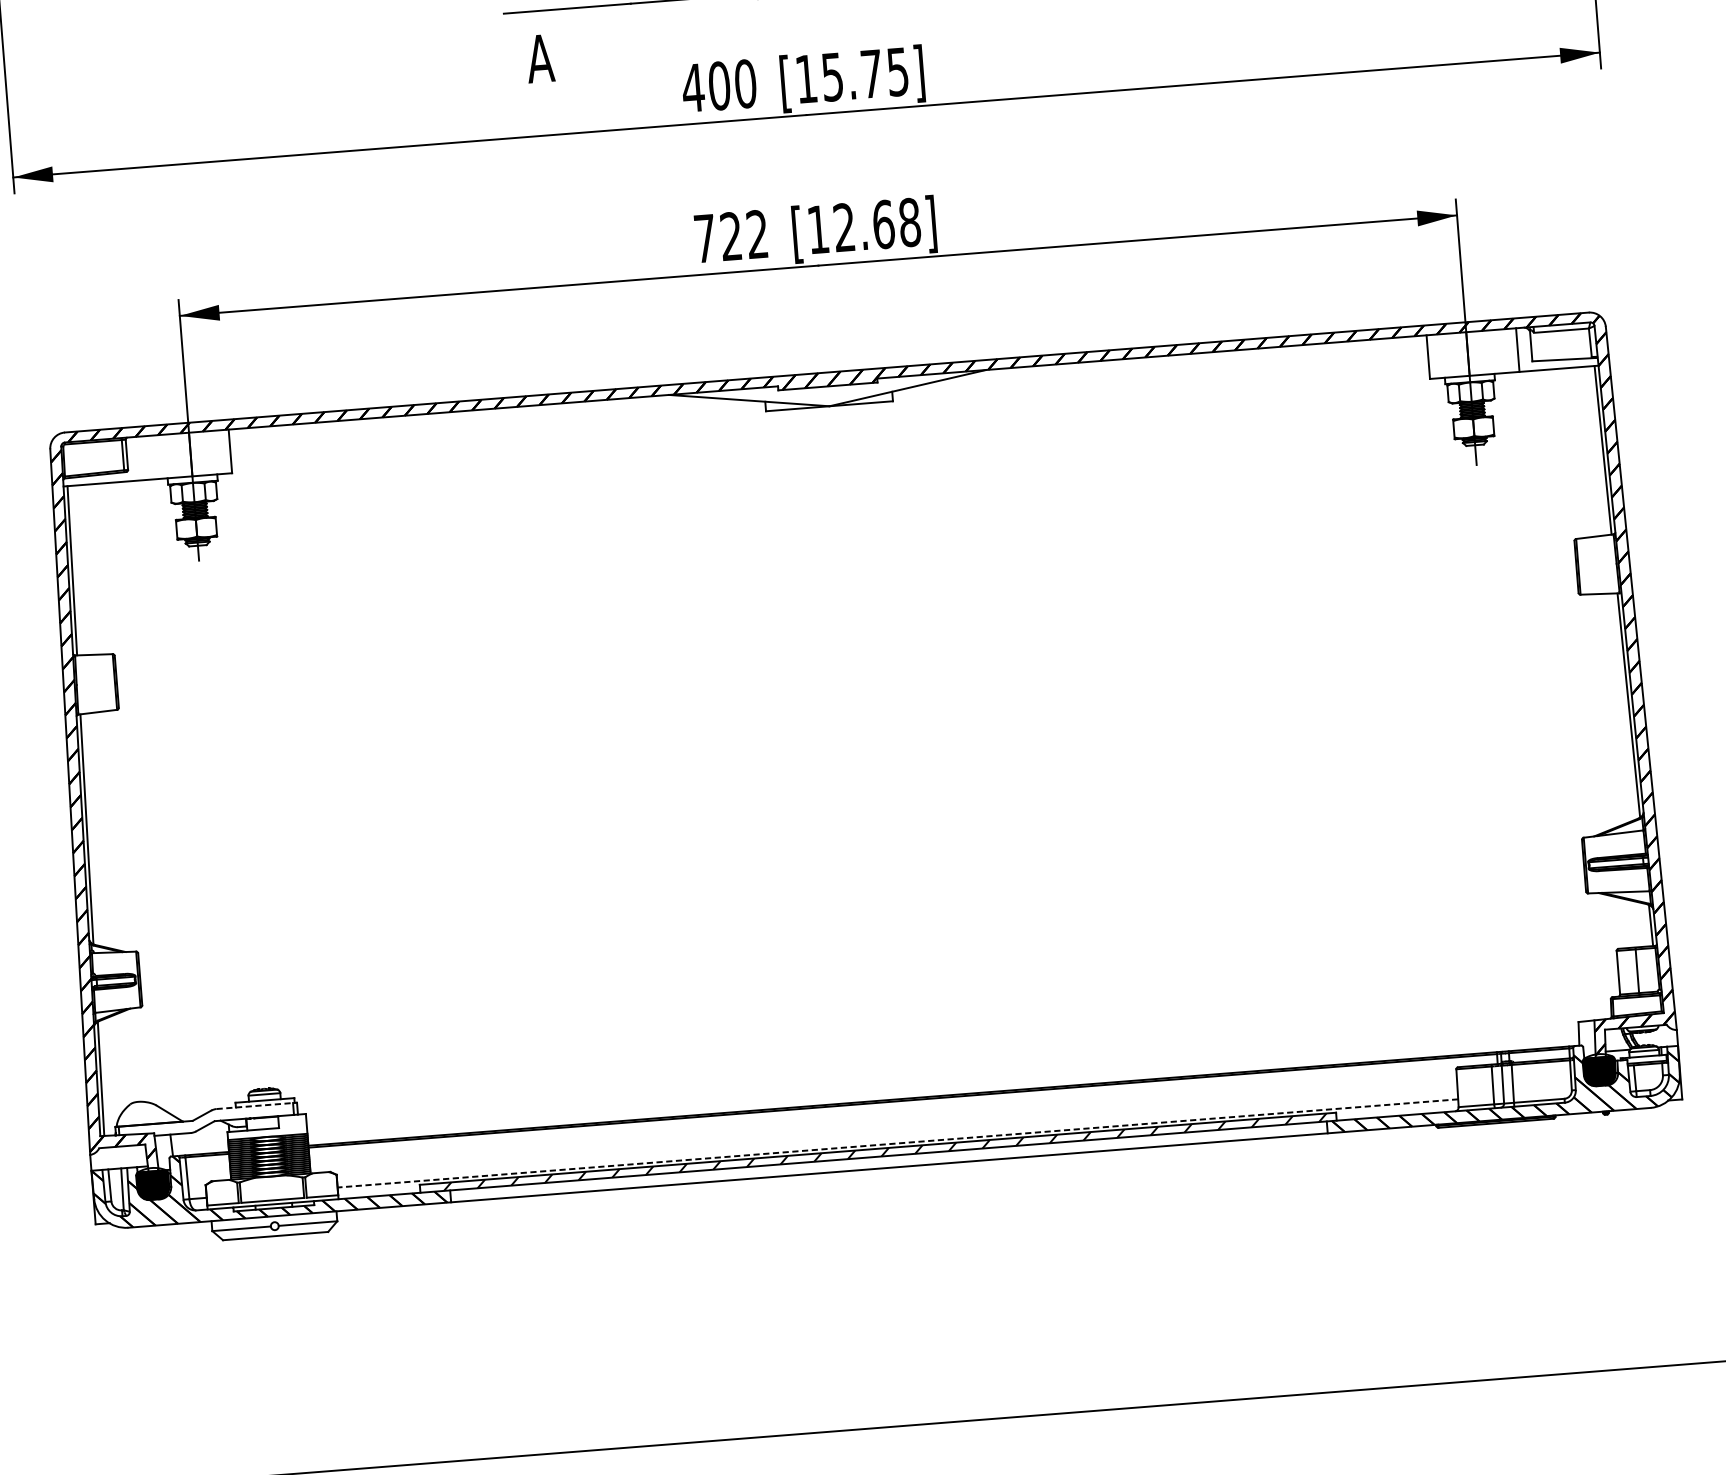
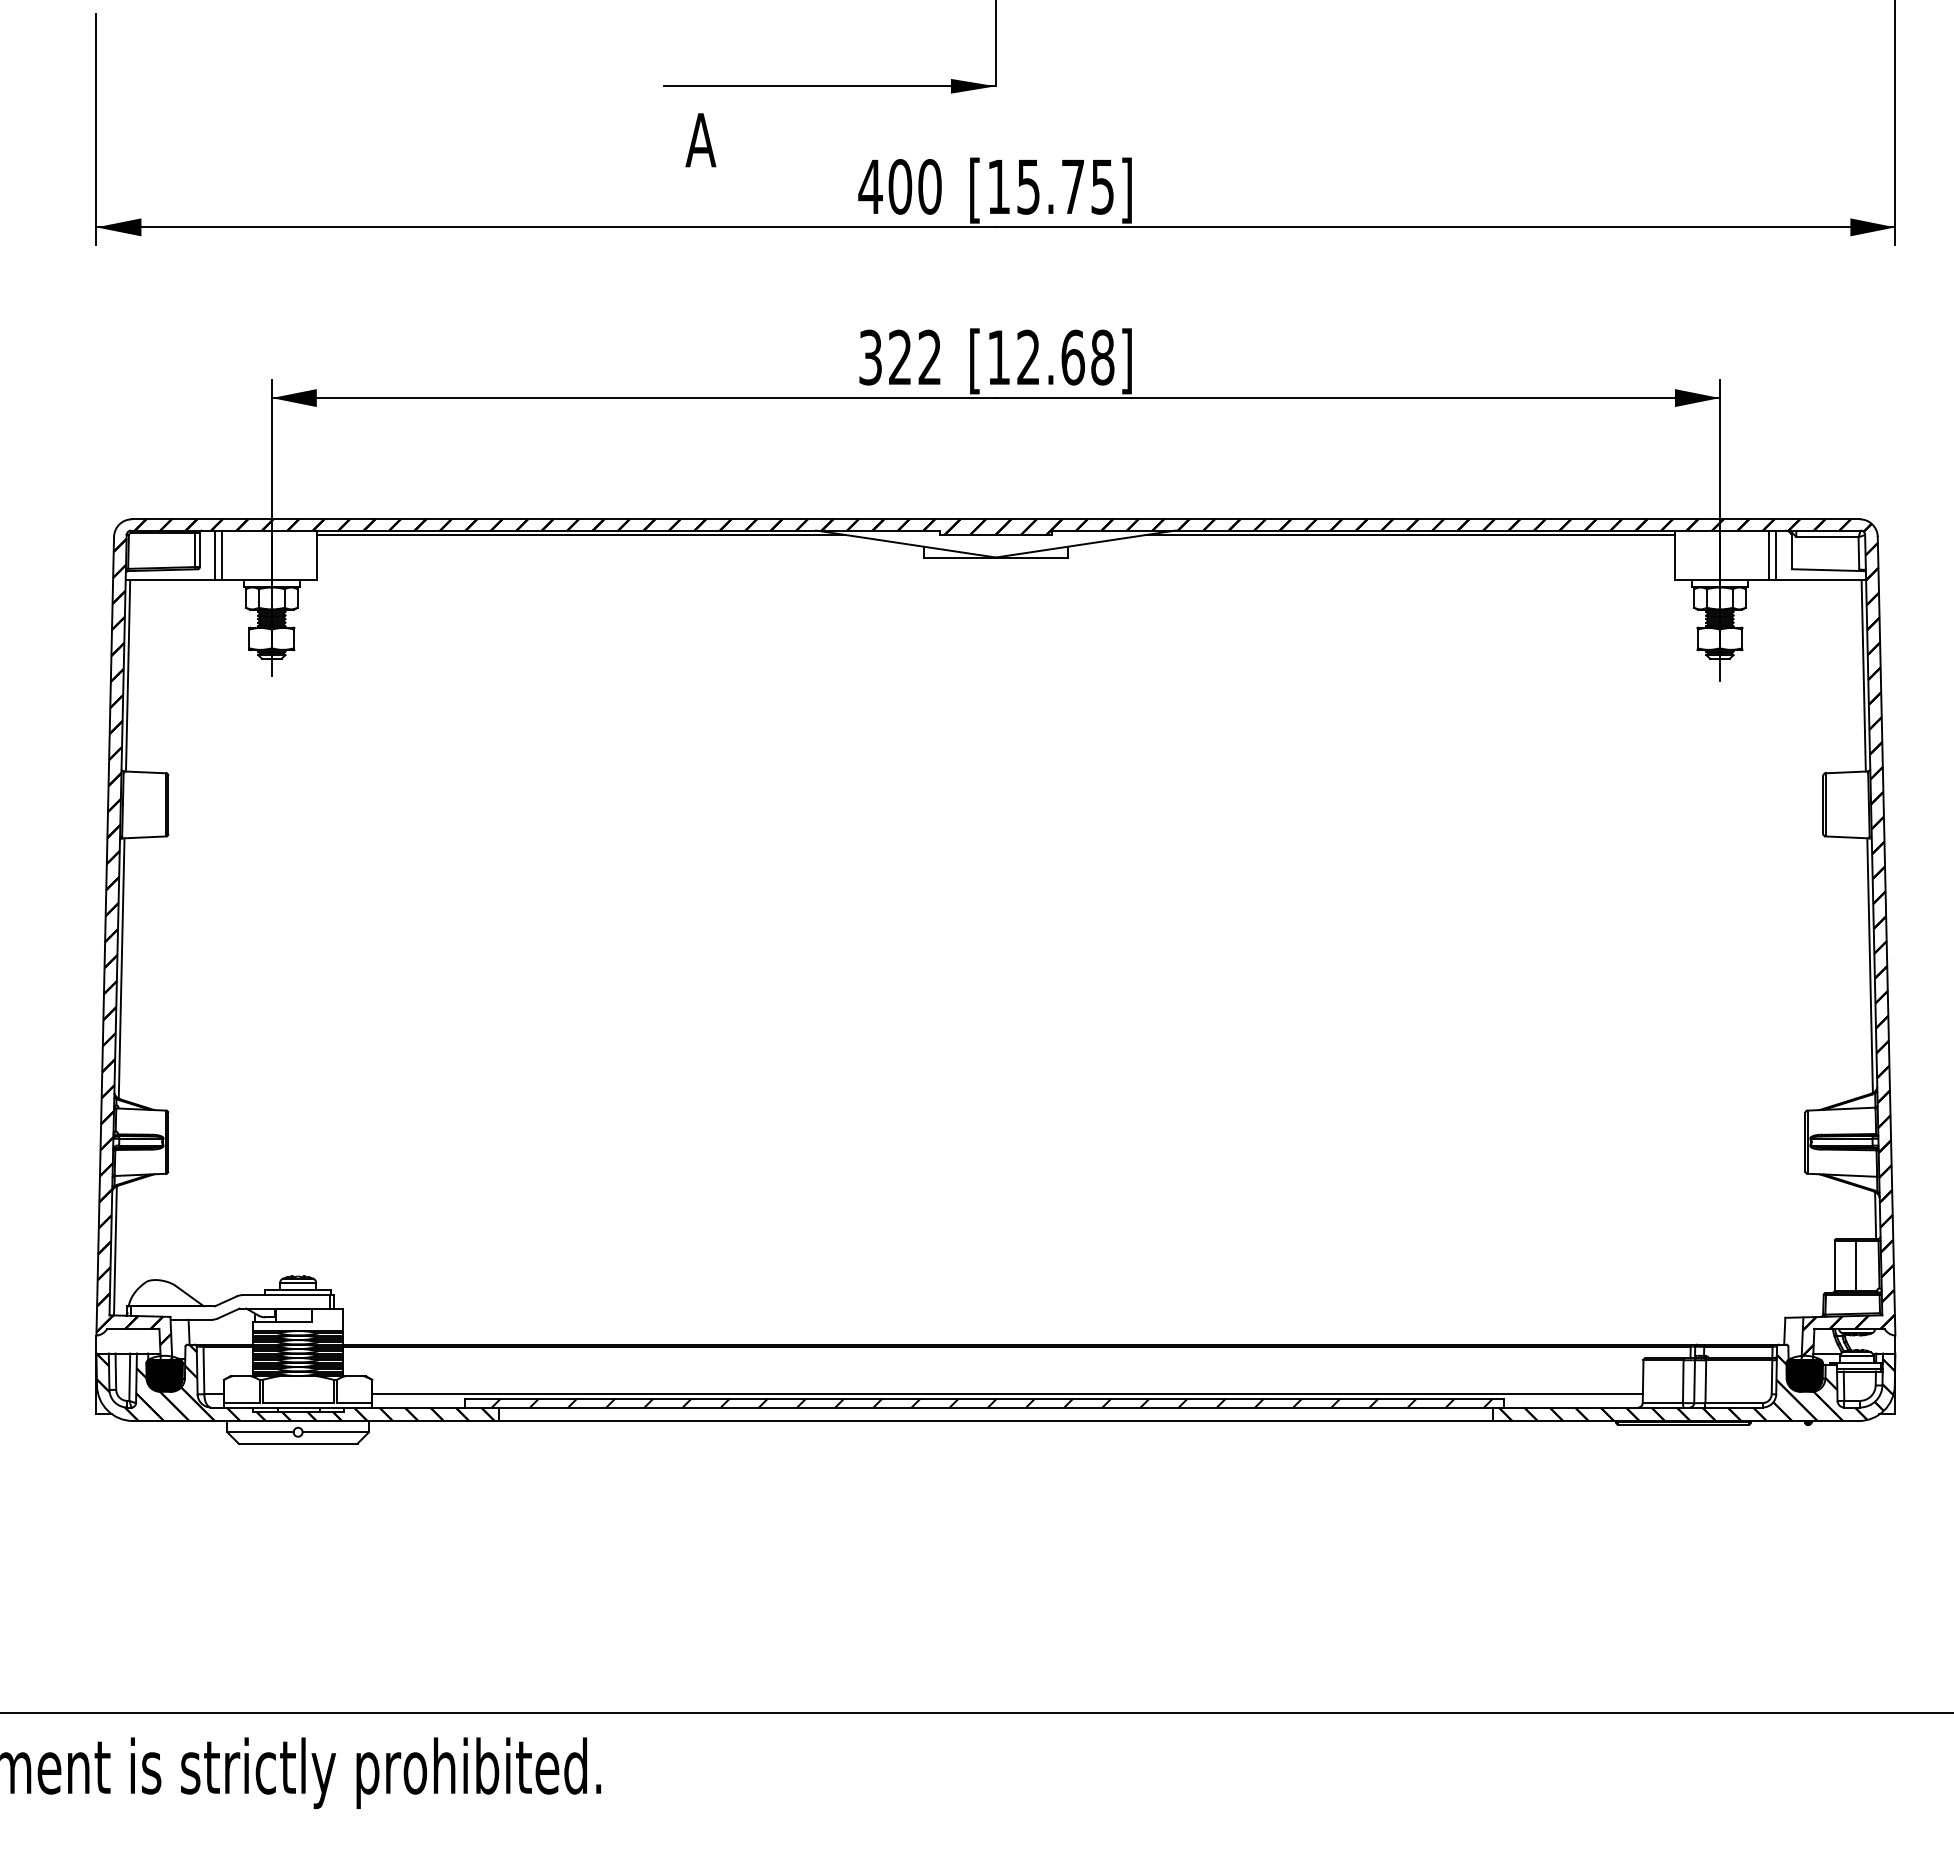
text: (705, 238) -> (870, 357), 722 -> 322
line: (1511, 350) -> (1769, 555), added
line: (1193, 357) -> (1410, 534), added
line: (461, 414) -> (580, 534), added
line: (141, 458) -> (215, 555), added
line: (147, 458) -> (222, 555), added
line: (256, 1106) -> (288, 1295), dashed -> solid
line: (897, 1143) -> (1007, 1394), dashed -> solid

